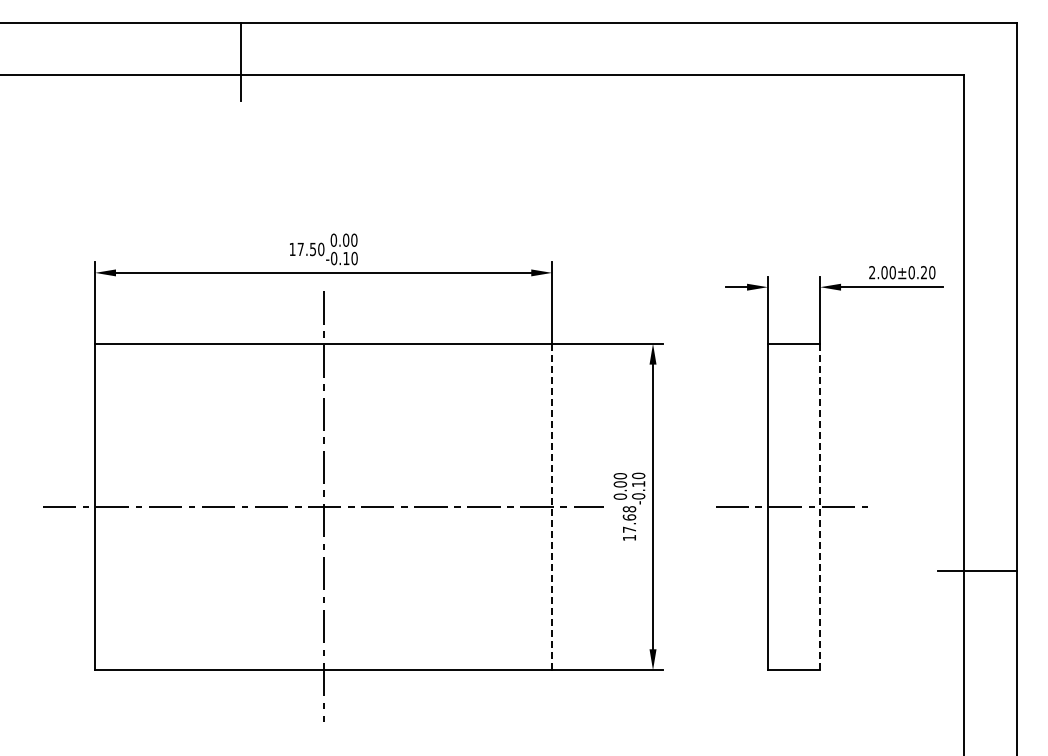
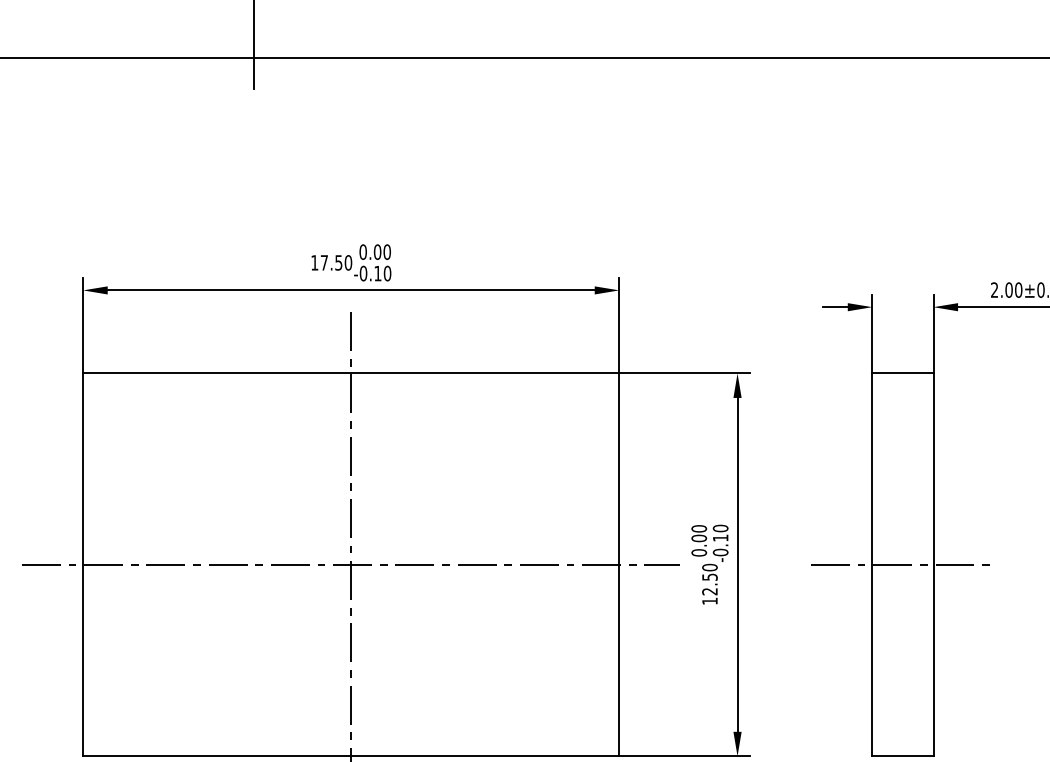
line: (552, 507) -> (619, 565), dashed -> solid
line: (820, 507) -> (933, 565), dashed -> solid
text: (629, 519) -> (709, 579), 17.68 -> 12.50

